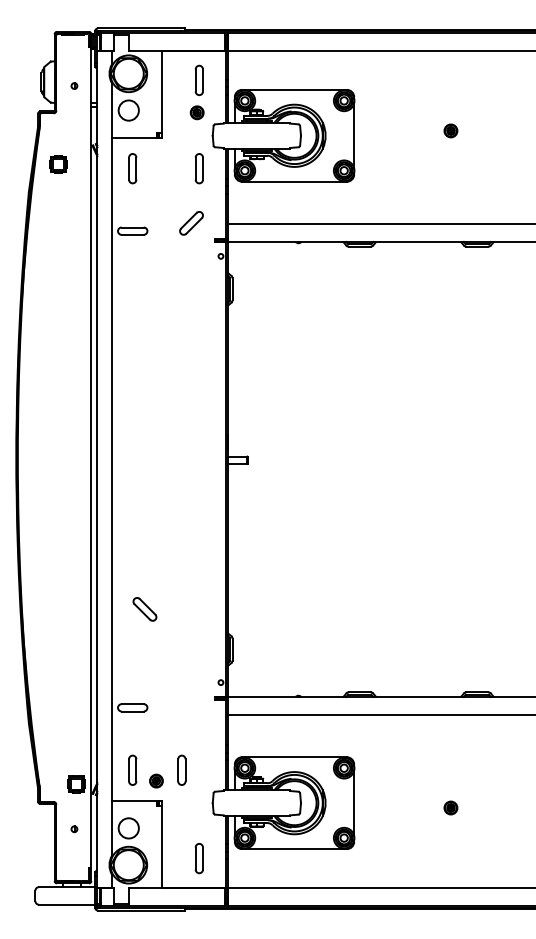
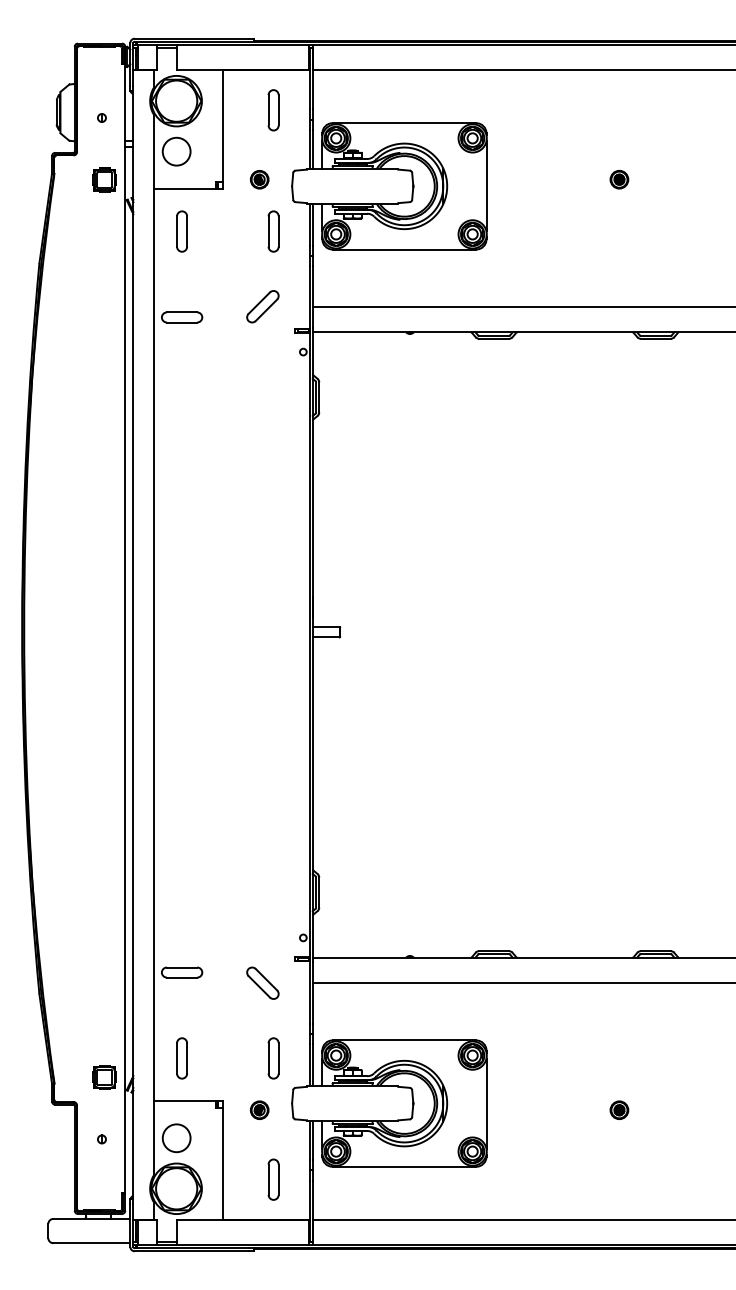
part: (197, 112) -> (259, 179), moved
part: (58, 164) -> (104, 179), moved
part: (144, 608) -> (262, 982), moved
part: (181, 770) -> (273, 1058), moved
part: (156, 780) -> (259, 1109), moved

